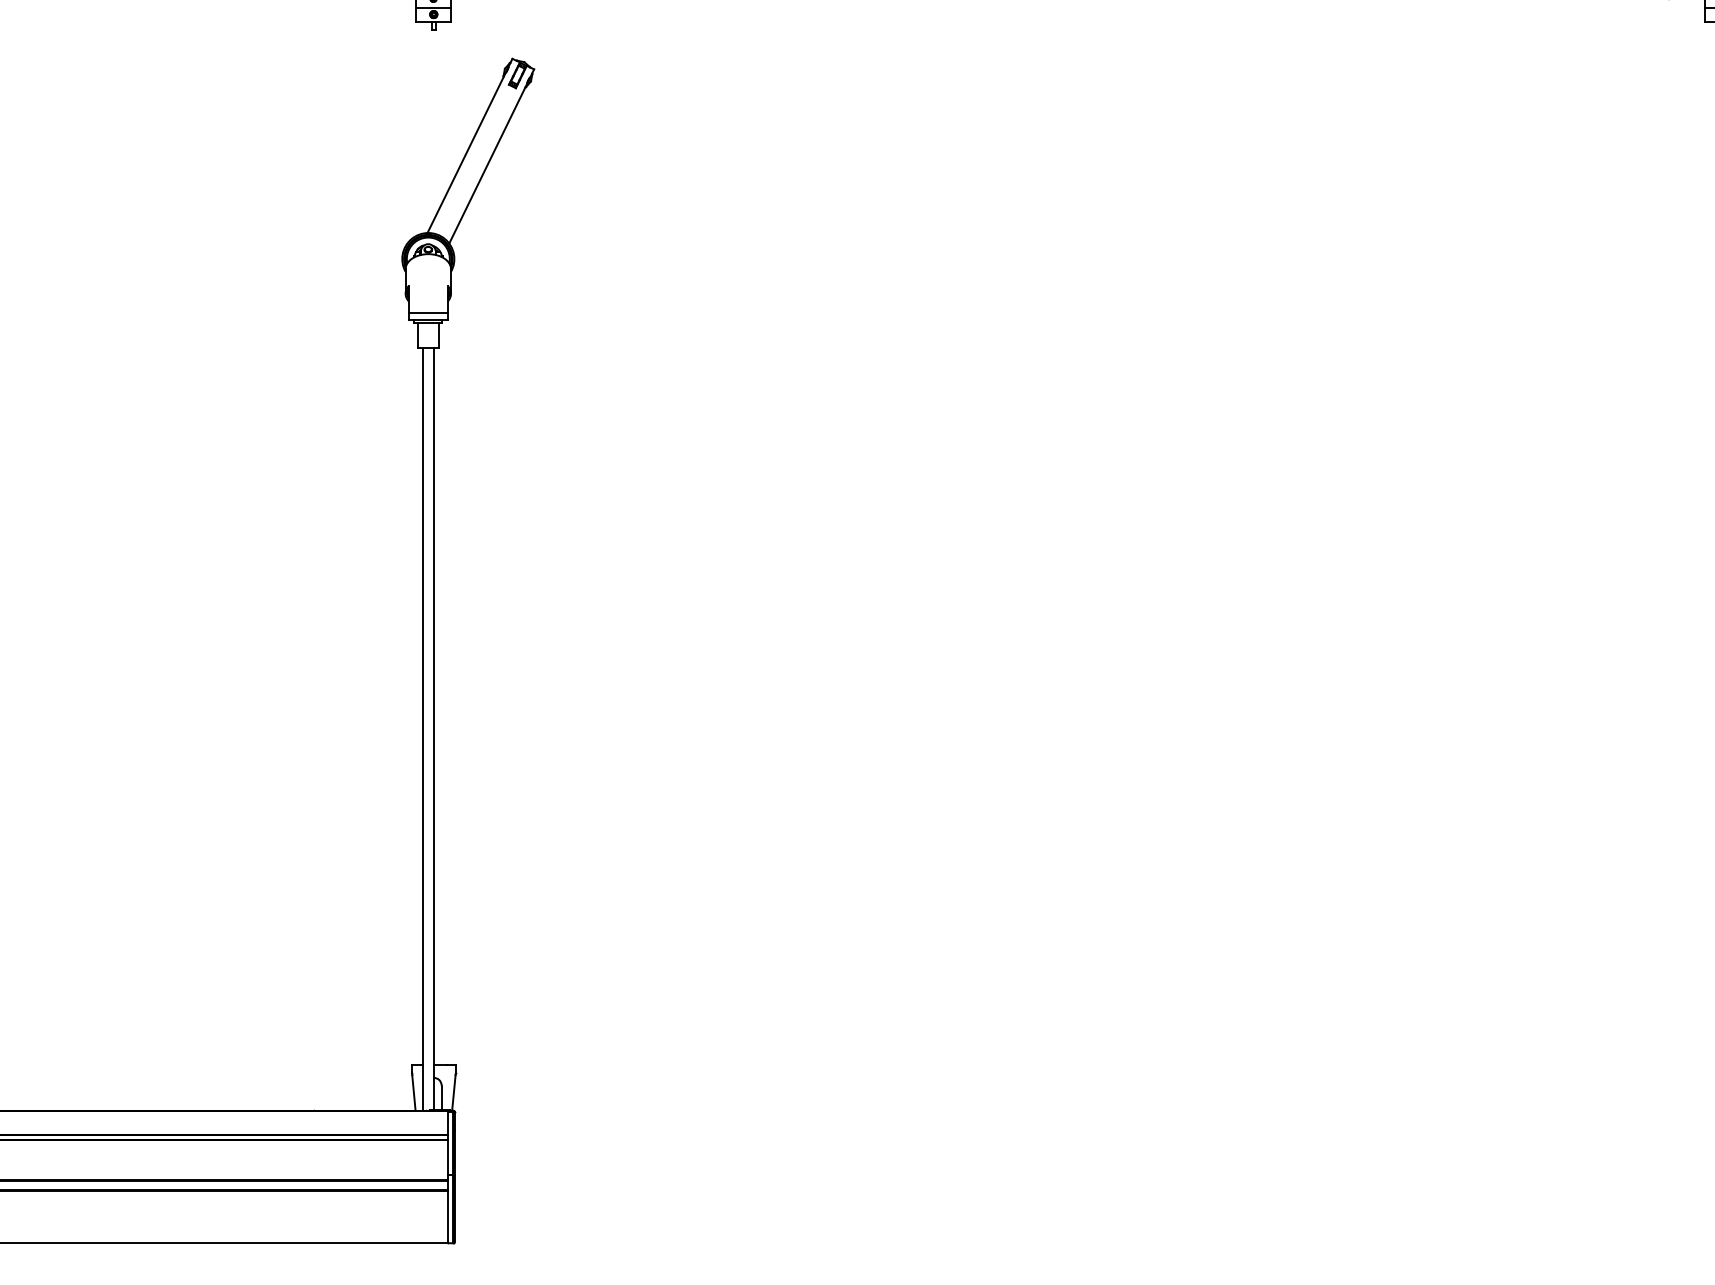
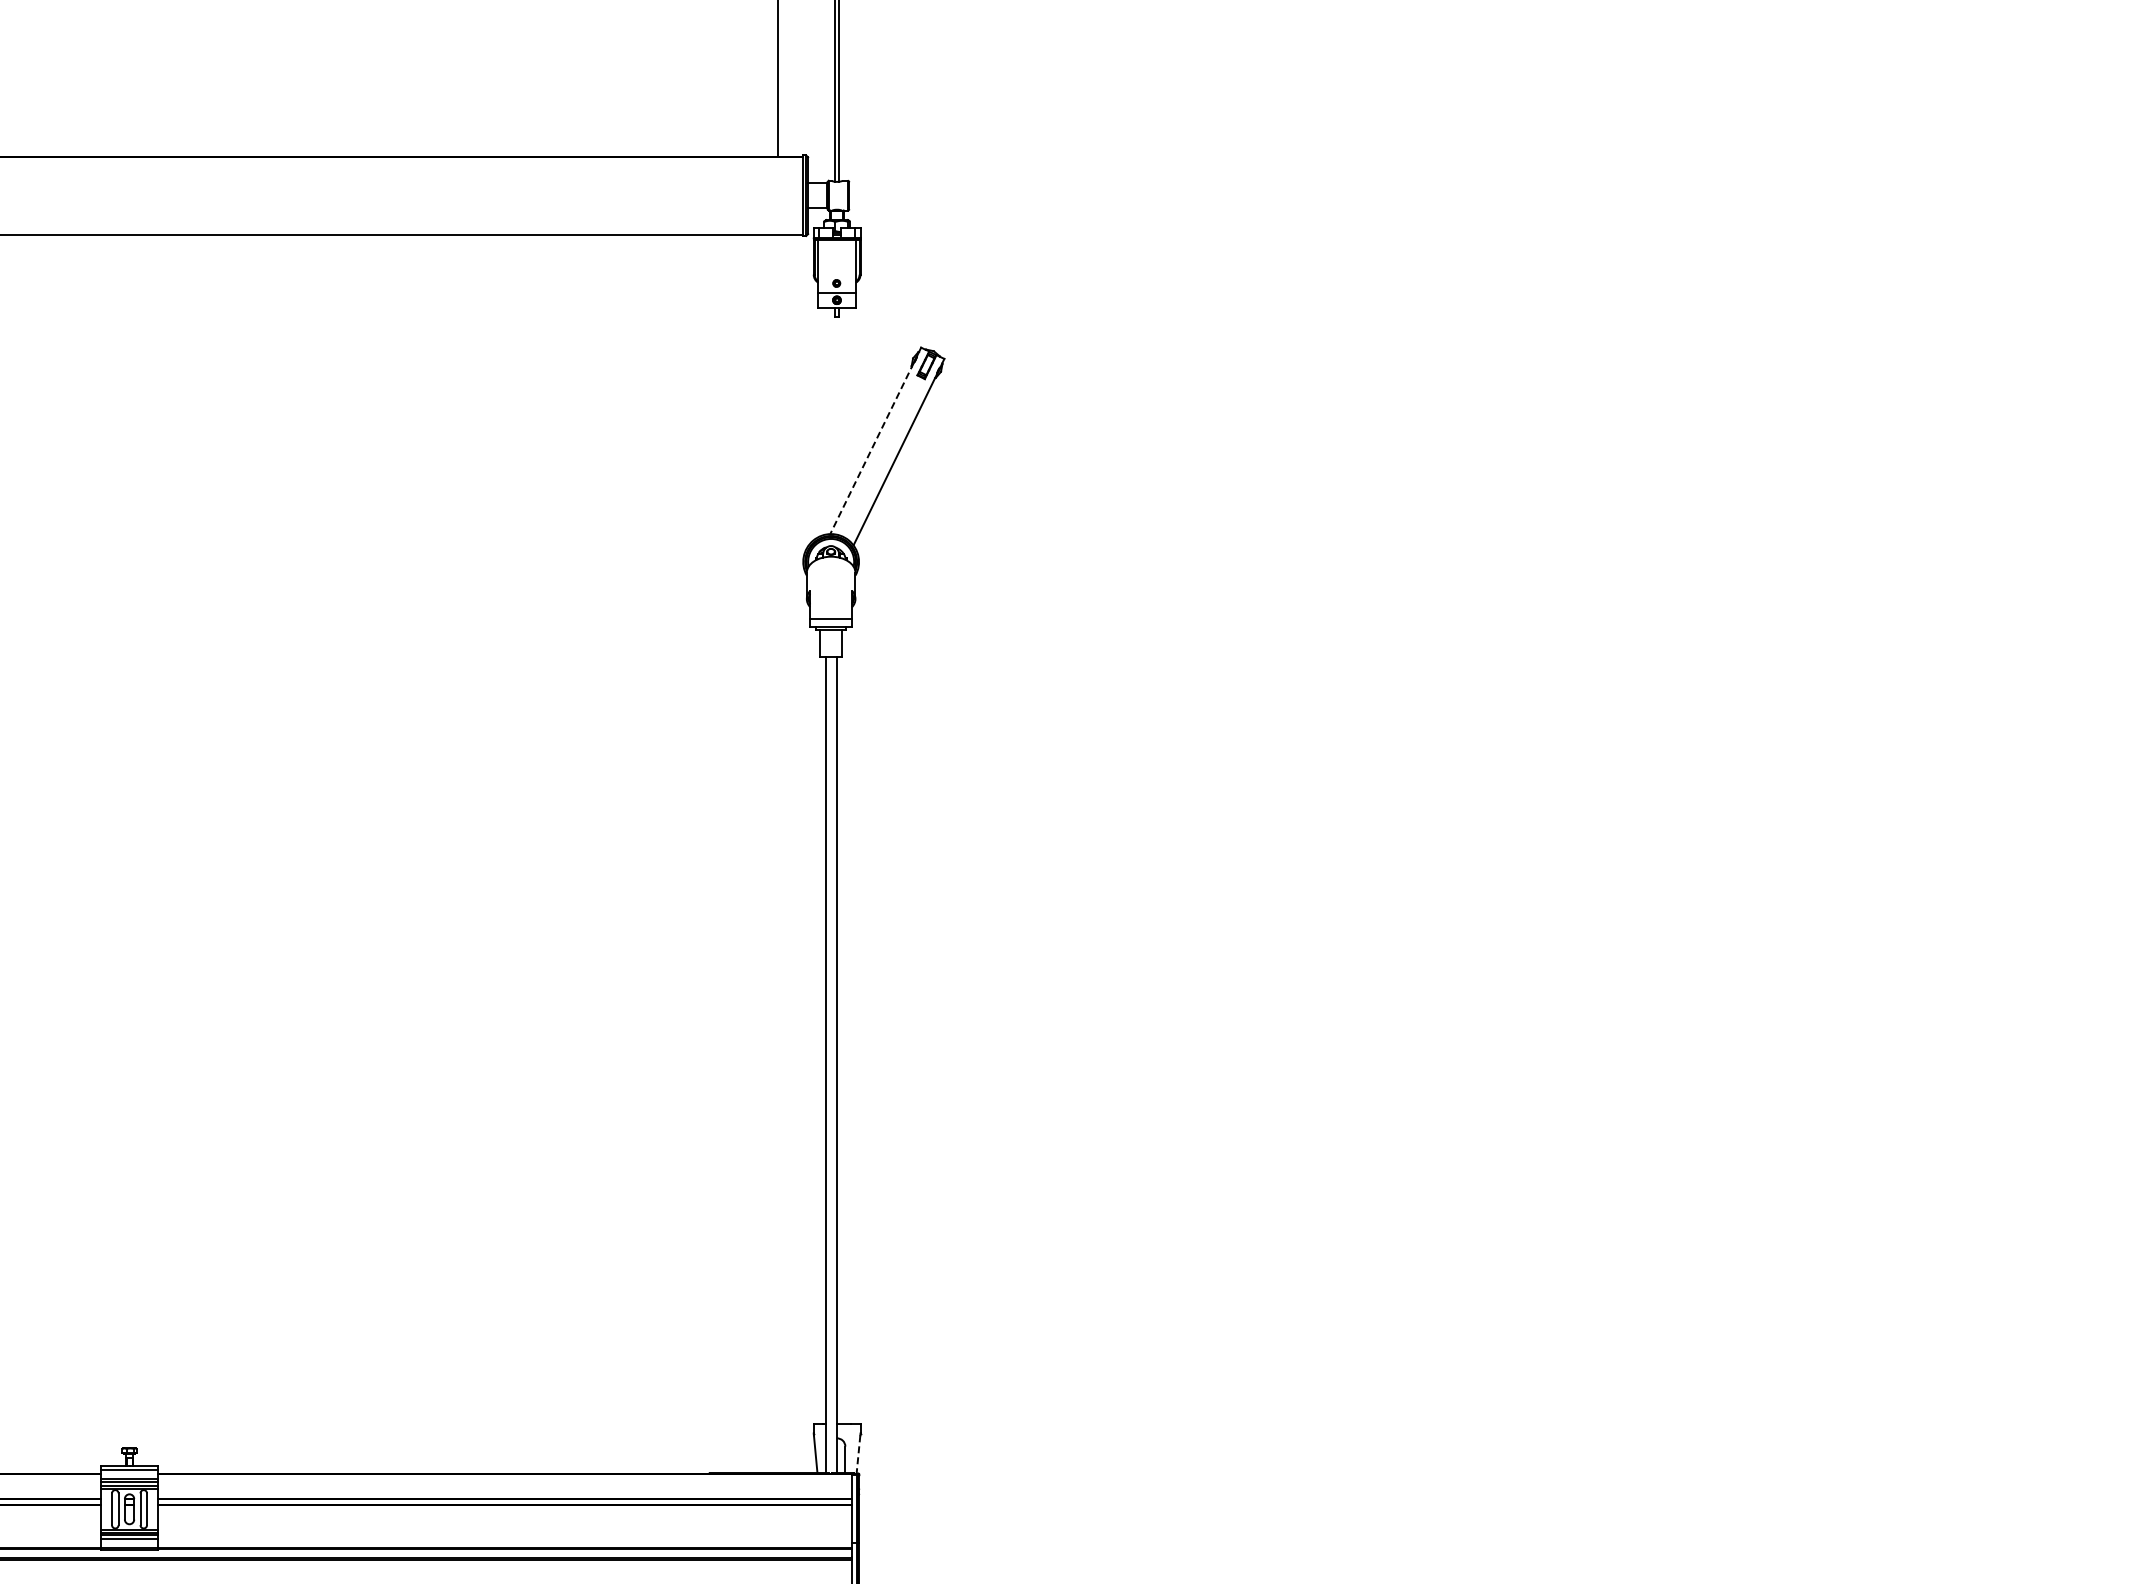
line: (466, 153) -> (871, 448), solid -> dashed
line: (453, 1093) -> (858, 1455), solid -> dashed

